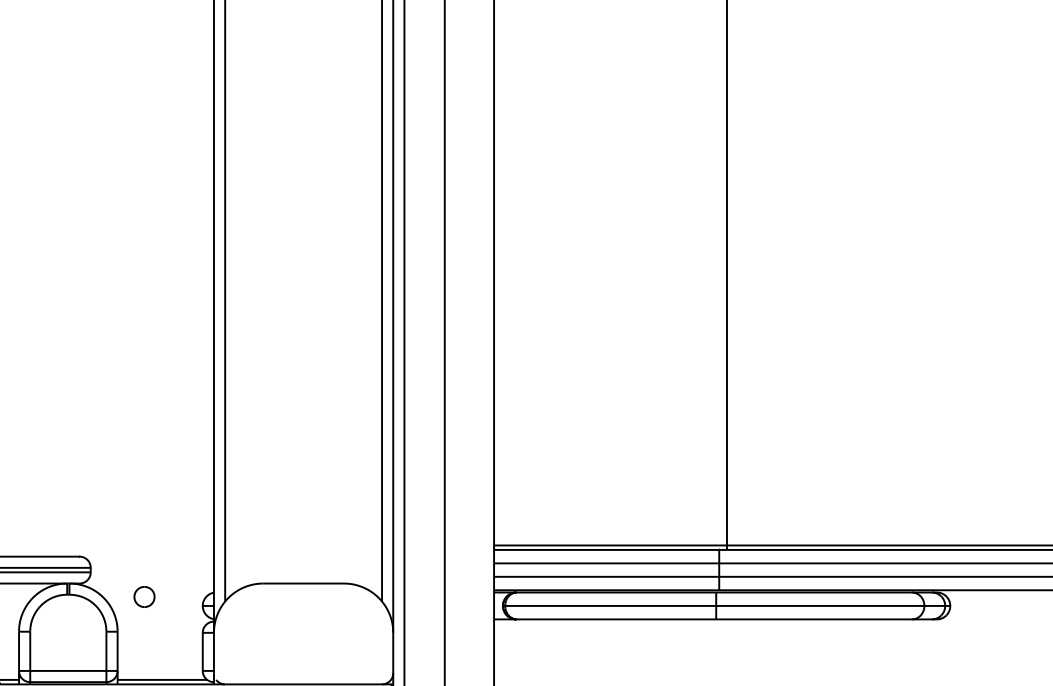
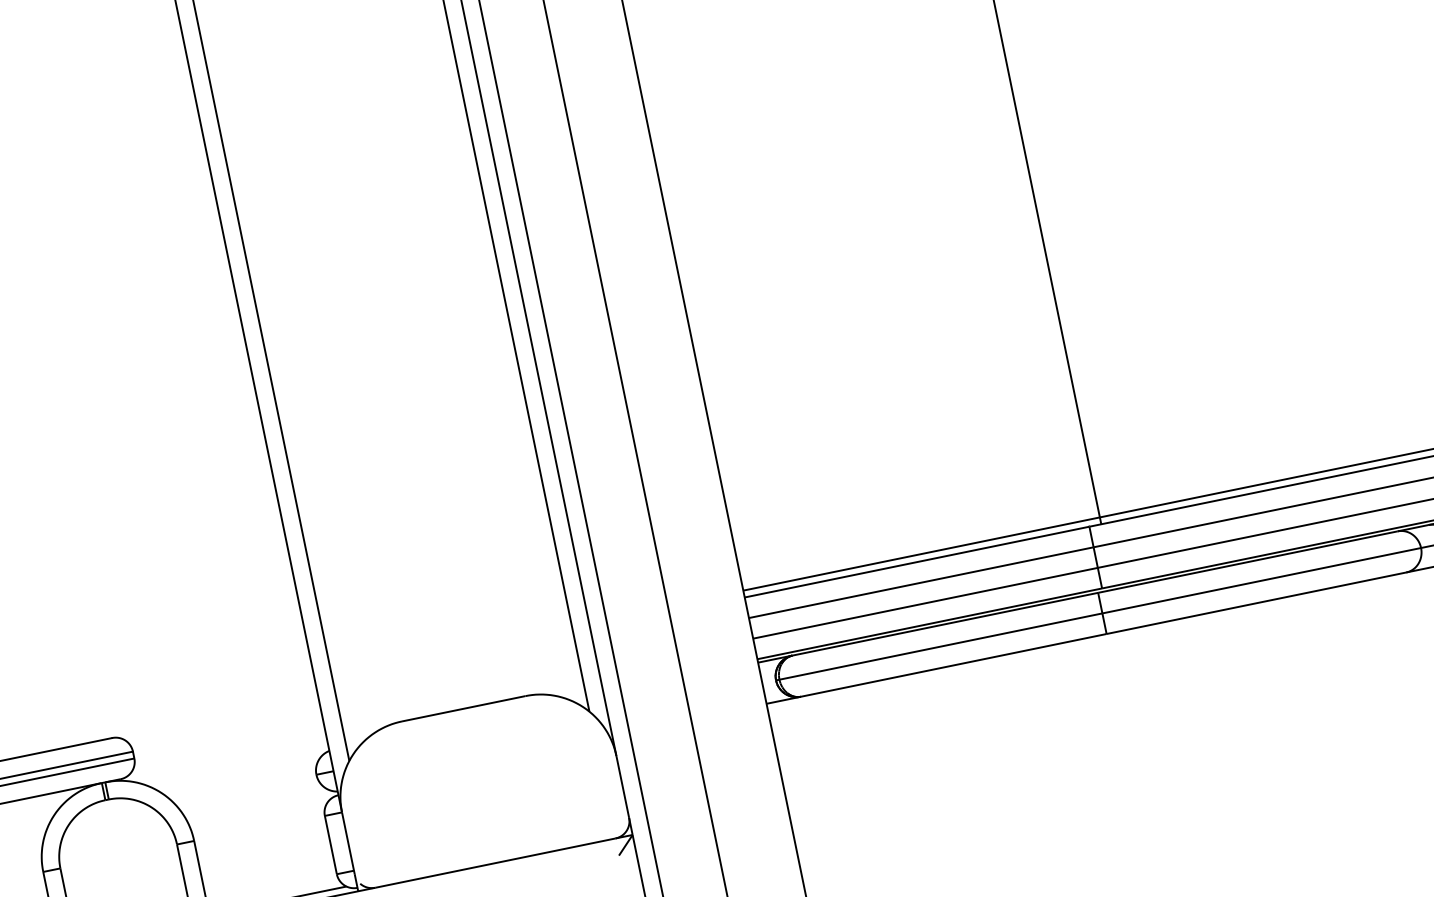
part: (144, 596) -> (224, 778), removed

